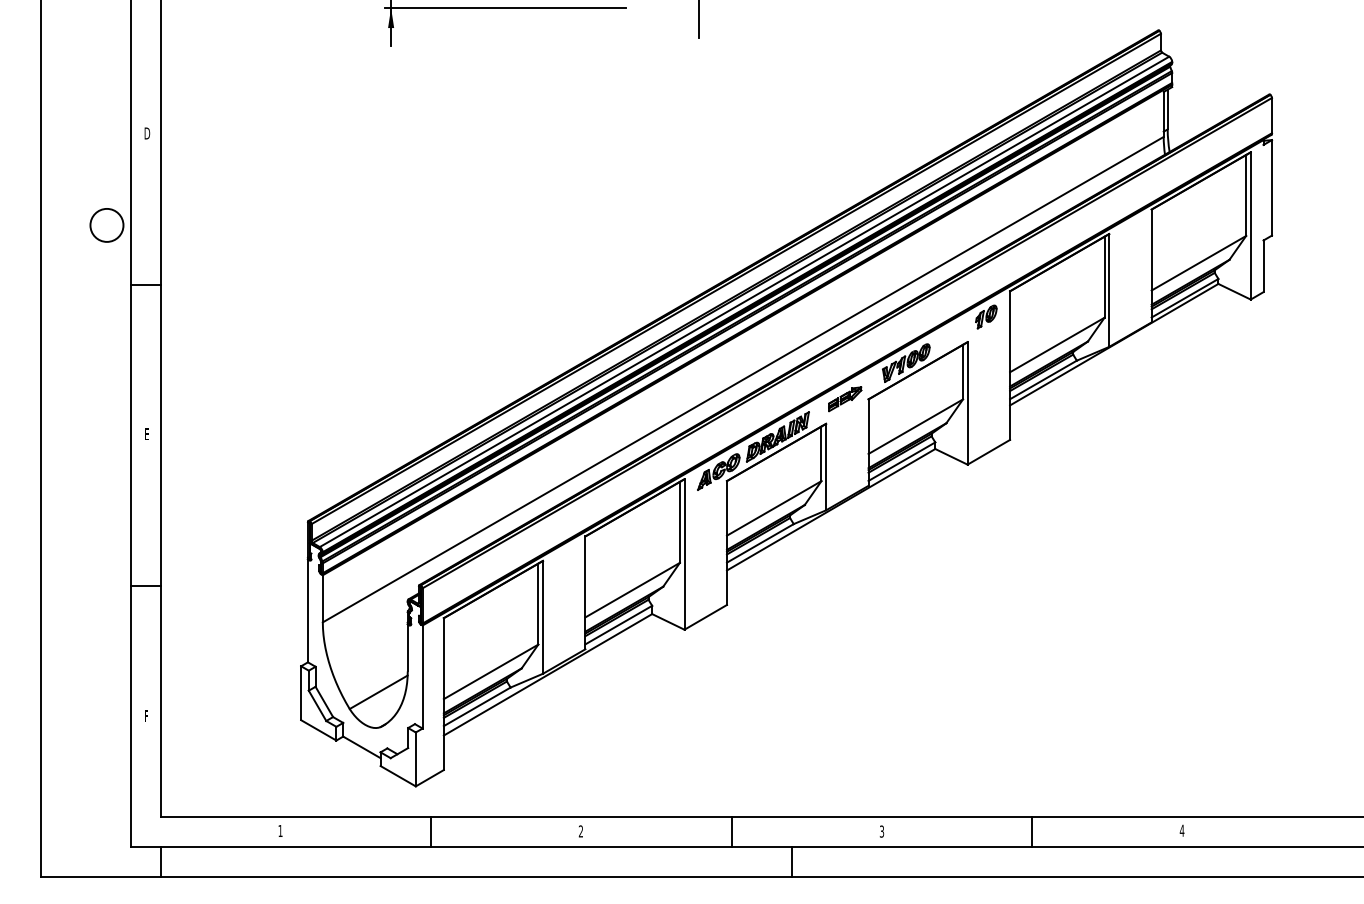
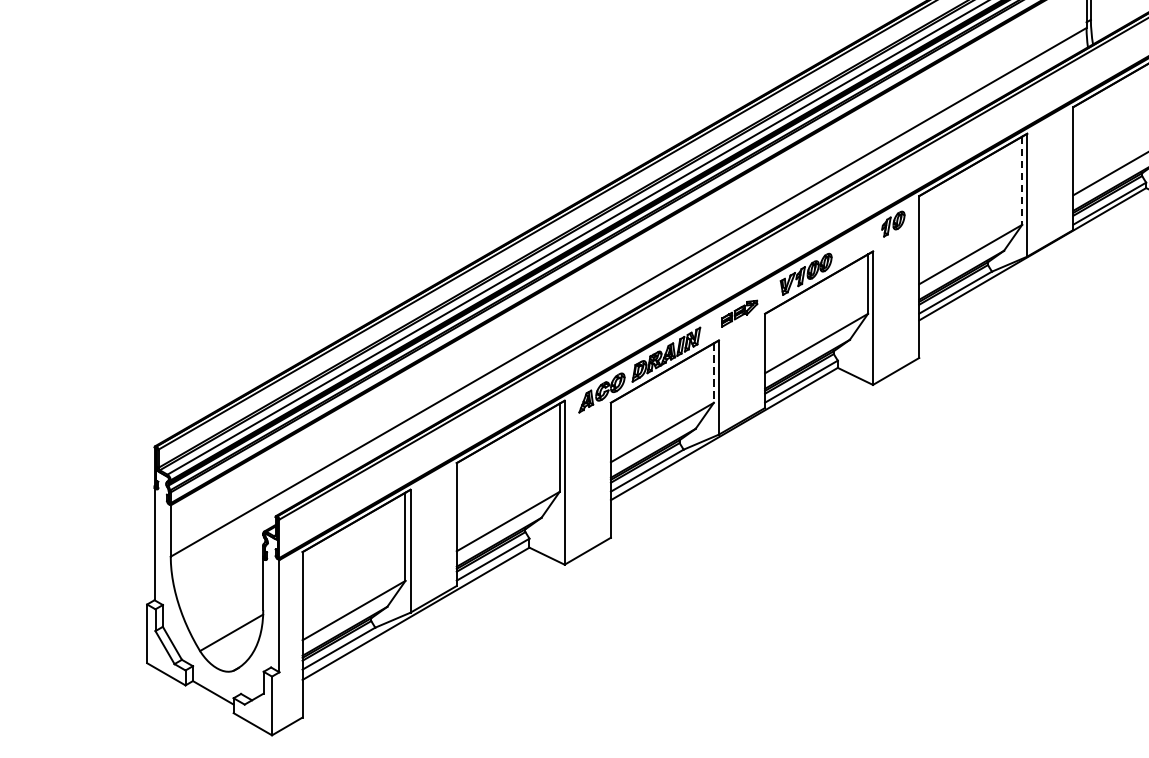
line: (1104, 277) -> (1022, 181), solid -> dashed
line: (821, 454) -> (713, 373), solid -> dashed

